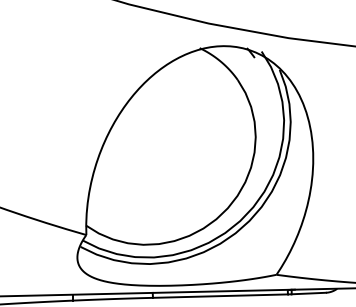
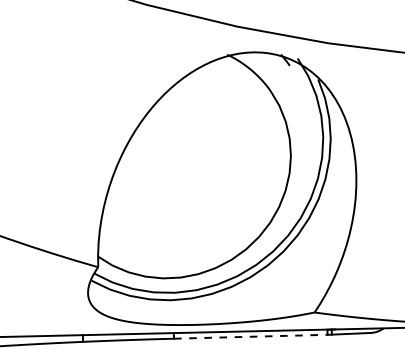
line: (220, 295) -> (250, 336), solid -> dashed

